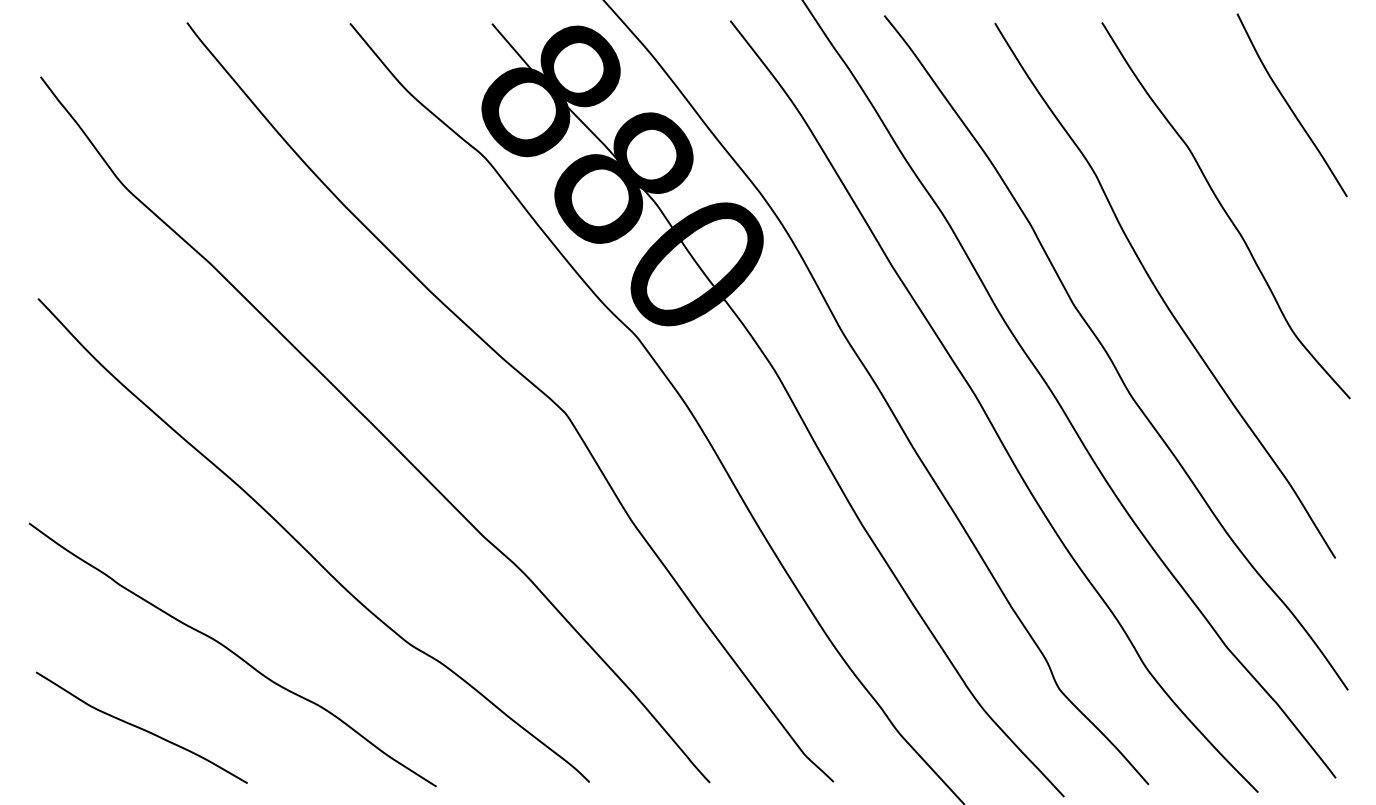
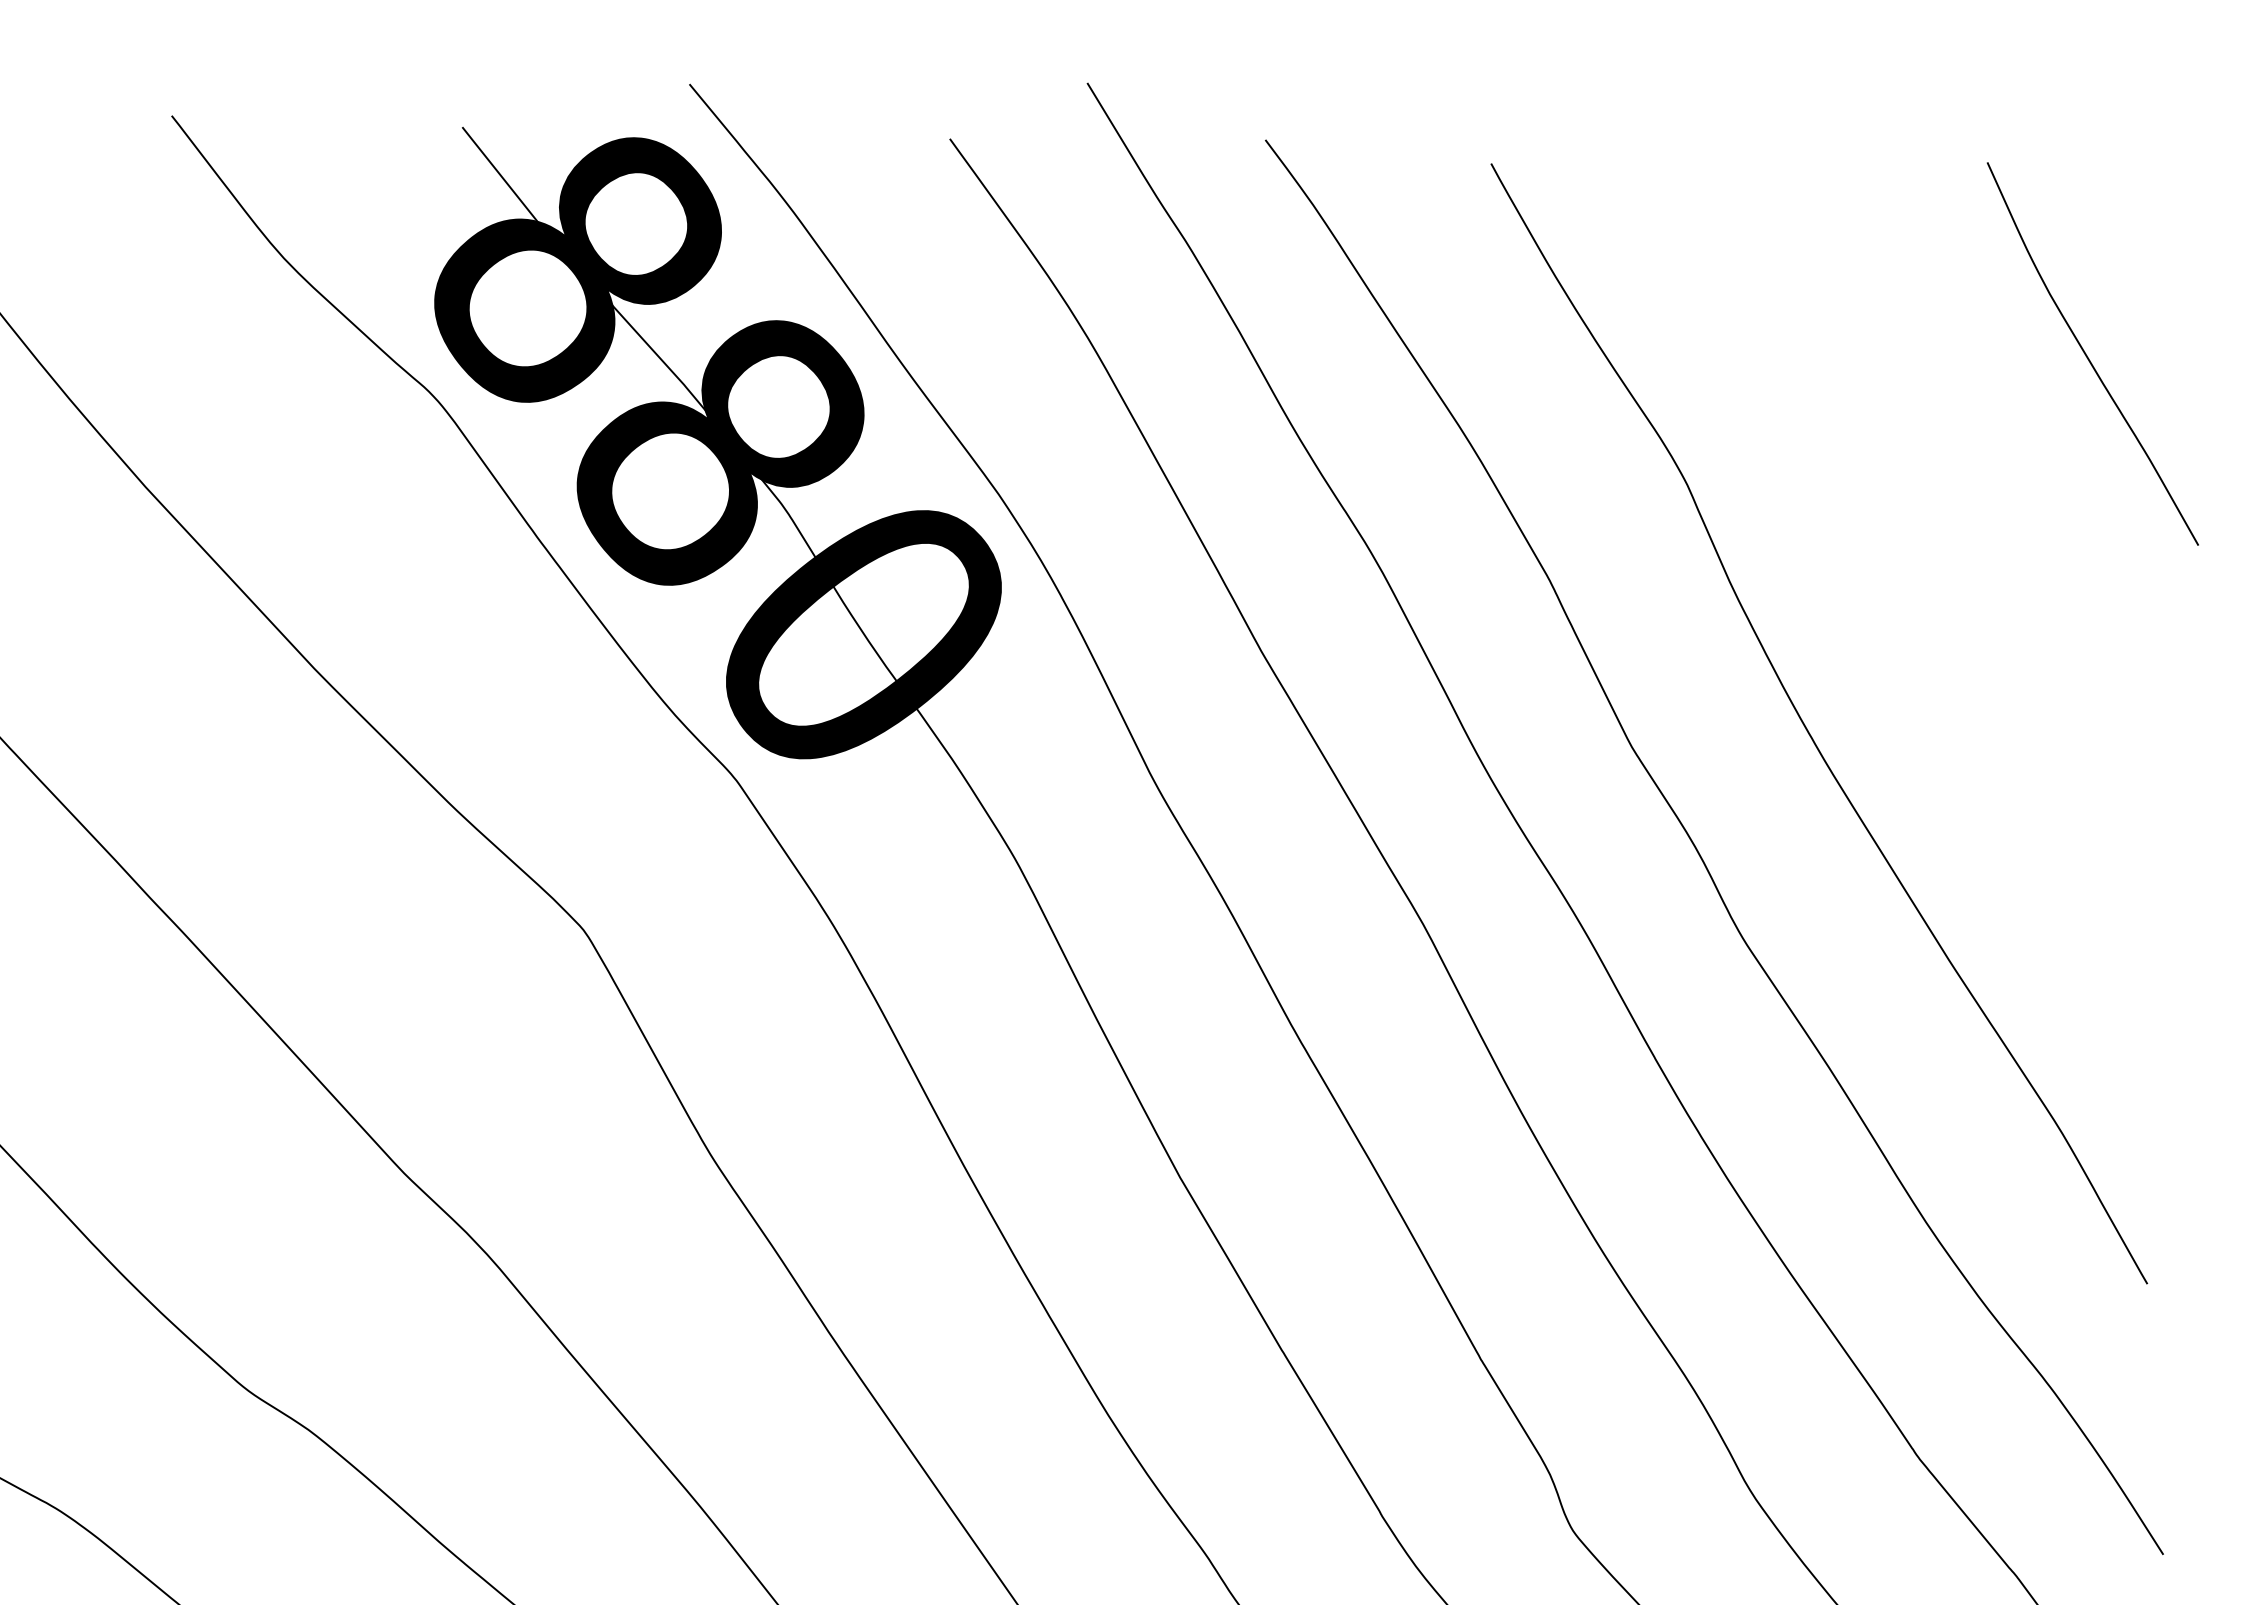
curve: (1225, 210) -> (1948, 564), removed

